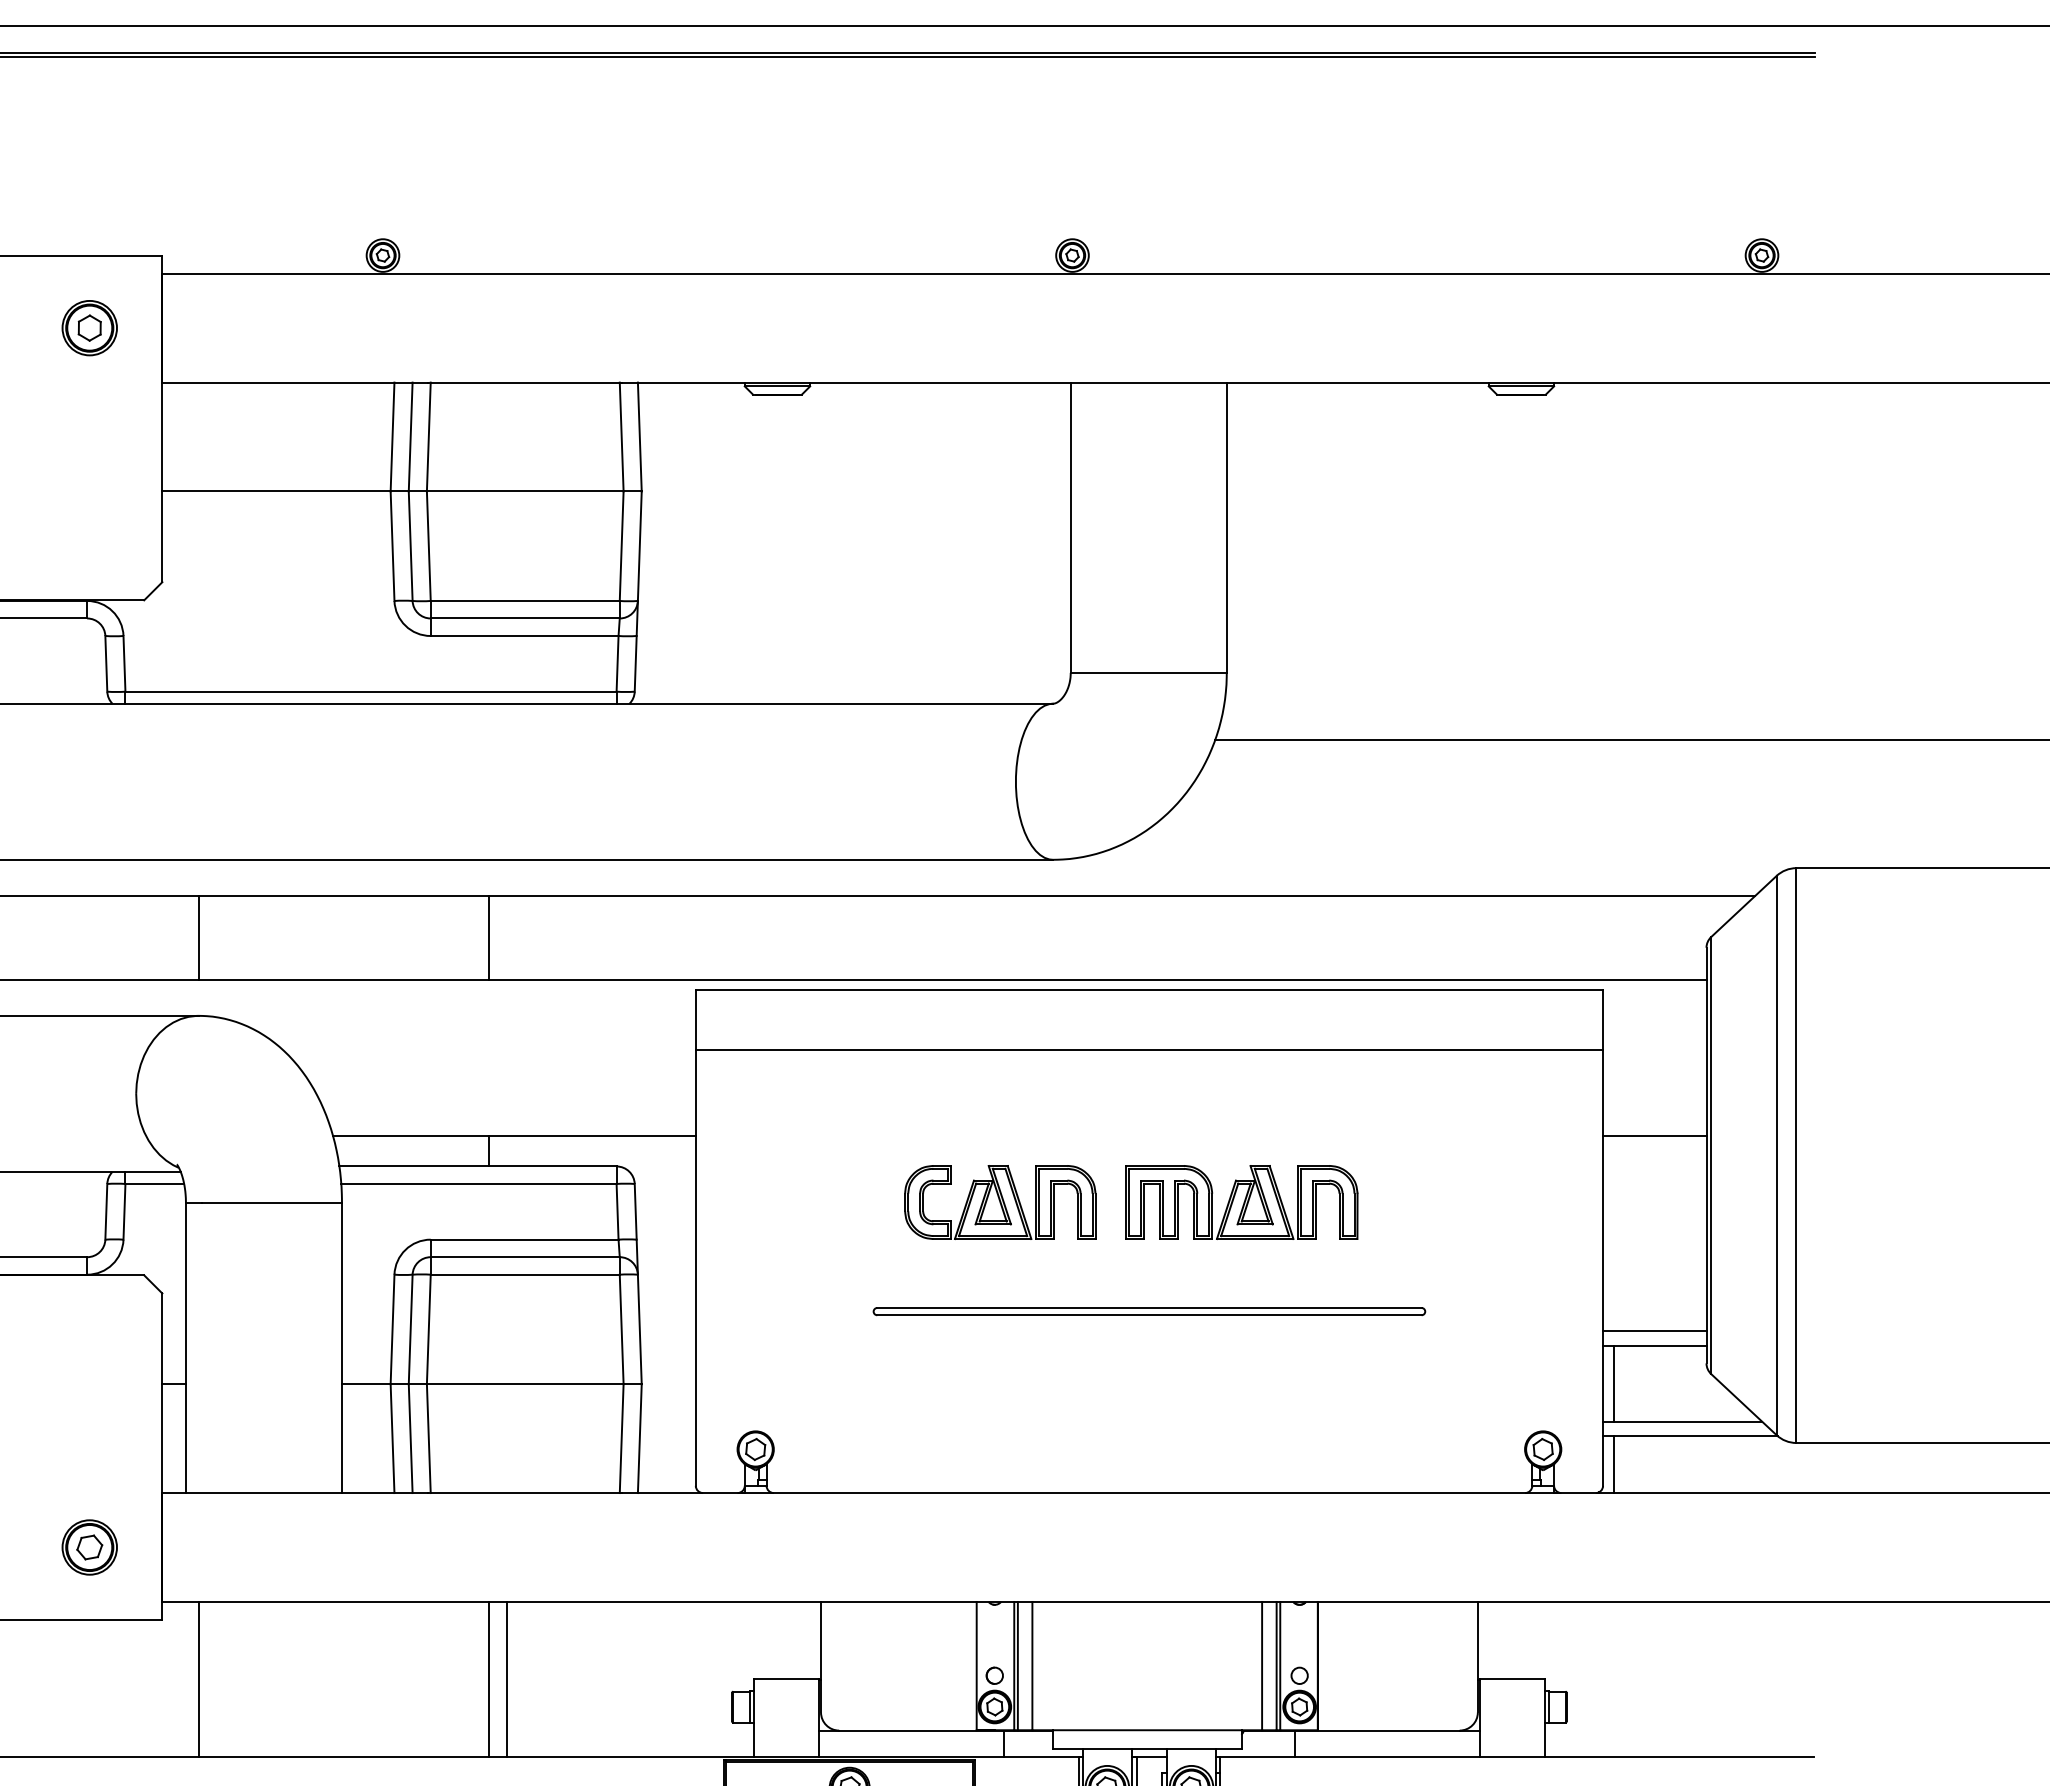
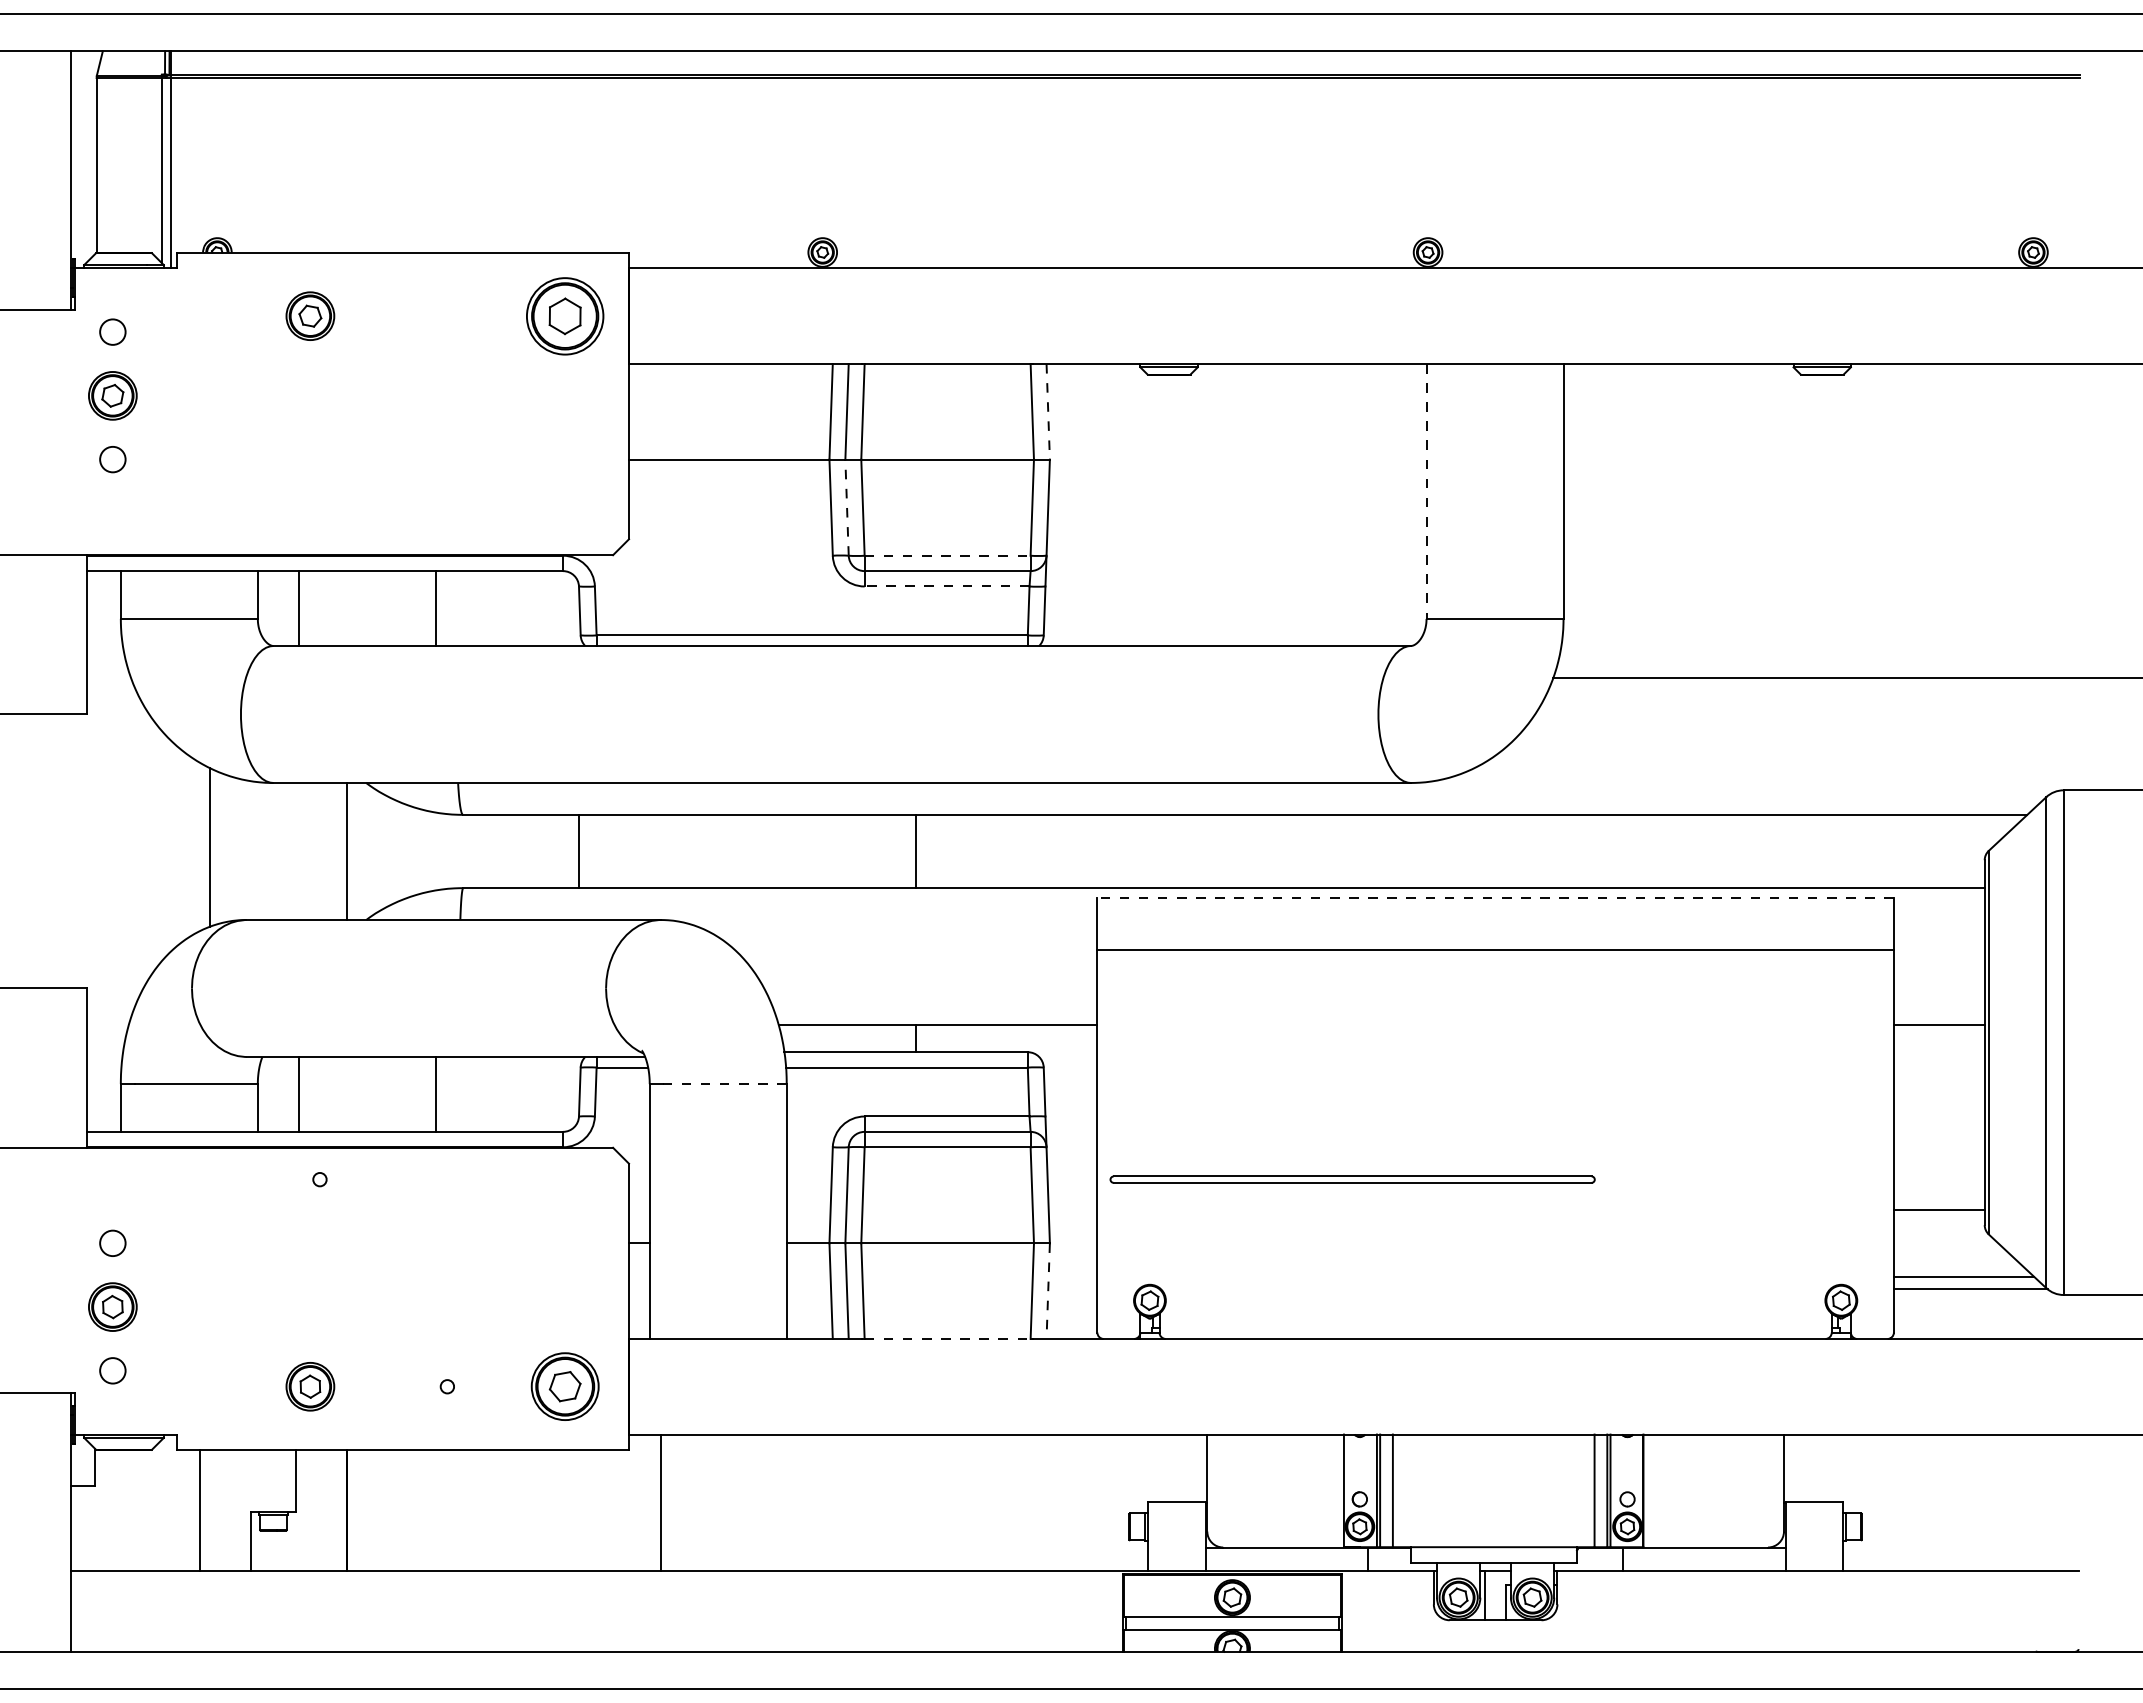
part: (90, 327) -> (565, 315), size x1.6
line: (640, 436) -> (1048, 411), solid -> dashed
line: (1070, 527) -> (1426, 491), solid -> dashed
line: (411, 546) -> (847, 507), solid -> dashed
line: (525, 600) -> (947, 555), solid -> dashed
line: (523, 636) -> (946, 586), solid -> dashed
line: (198, 937) -> (578, 851), moved
line: (1149, 990) -> (1495, 897), solid -> dashed
part: (1000, 1202) -> (1364, 1083), removed
part: (1241, 1202) -> (1576, 1083), removed
line: (272, 1203) -> (725, 1084), solid -> dashed
part: (1149, 1311) -> (1352, 1179), moved
line: (1653, 1330) -> (1938, 1196), removed
line: (1613, 1383) -> (1903, 1242), removed
line: (640, 1439) -> (1048, 1291), solid -> dashed
line: (1613, 1464) -> (1903, 1313), removed
line: (526, 1492) -> (948, 1338), solid -> dashed
part: (90, 1547) -> (565, 1386), size x1.4
line: (488, 1679) -> (915, 1502), removed
line: (506, 1679) -> (931, 1502), removed

